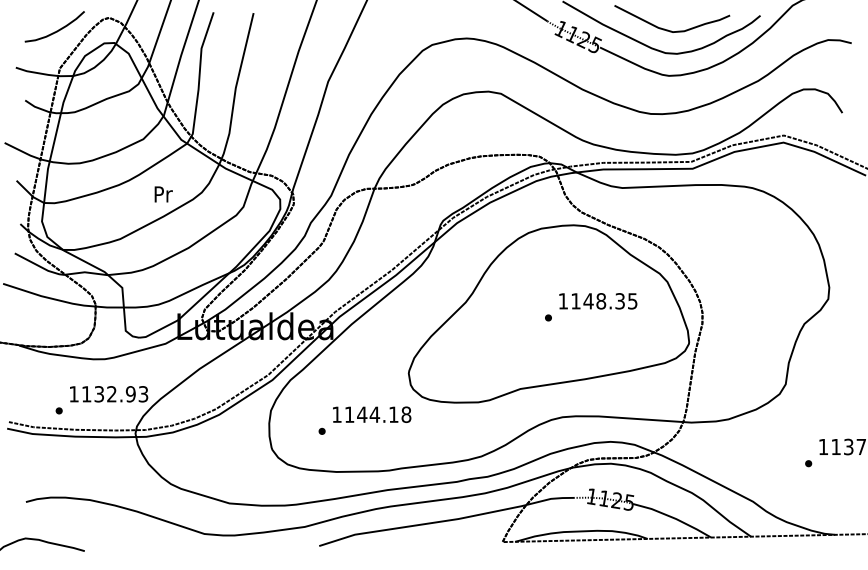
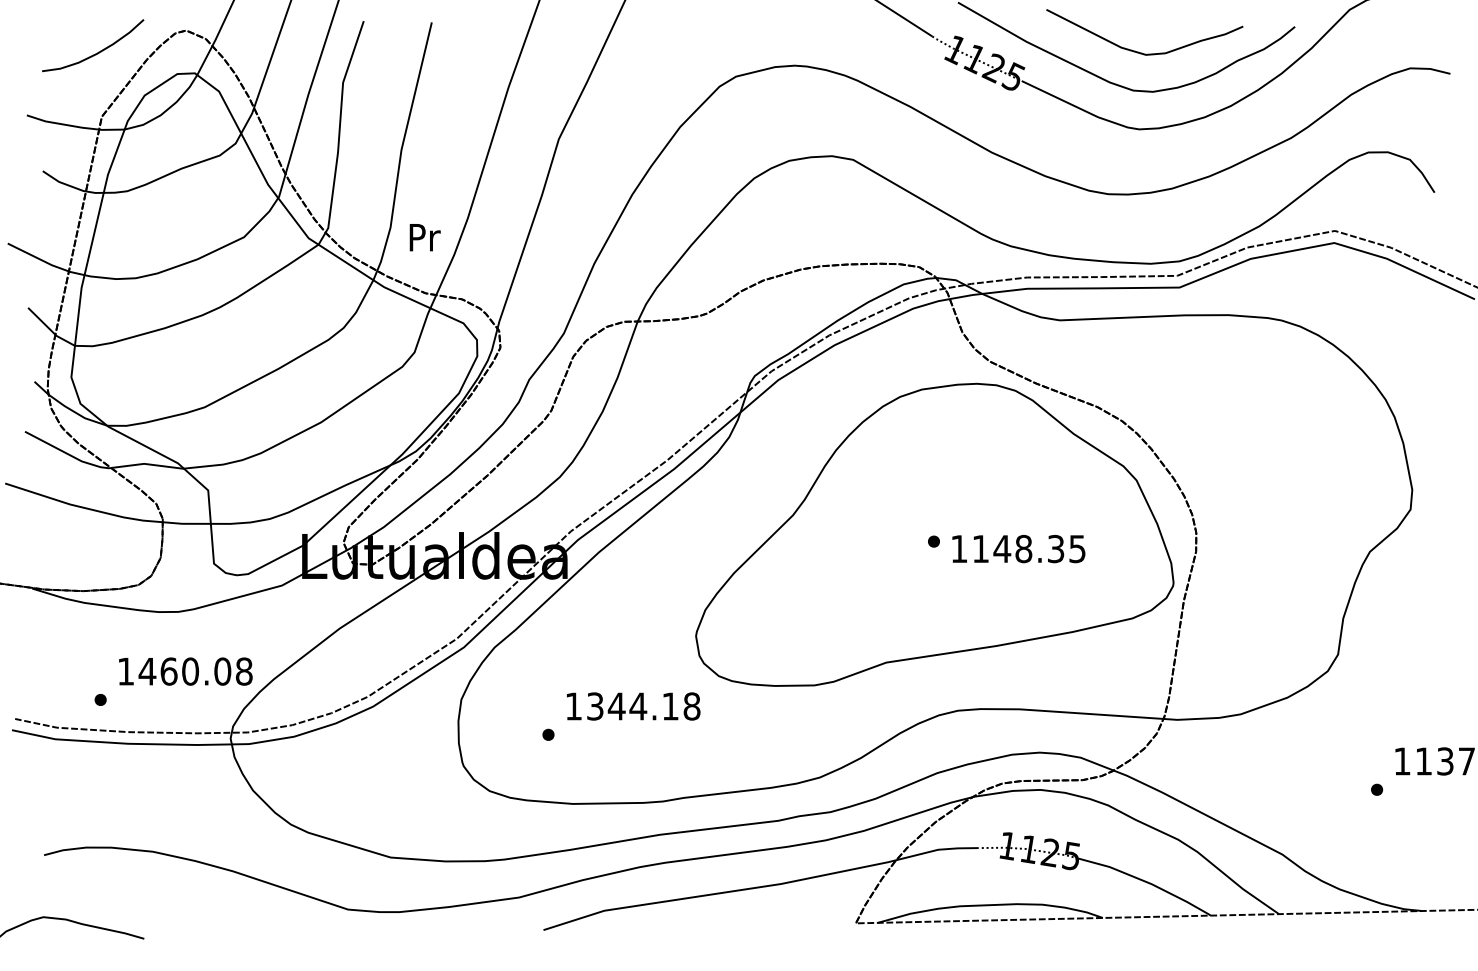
text: (163, 194) -> (424, 237), moved
text: (598, 301) -> (1019, 549), moved
text: (114, 394) -> (194, 671), 1132.93 -> 1460.08
text: (349, 414) -> (595, 706), 1144.18 -> 1344.18

